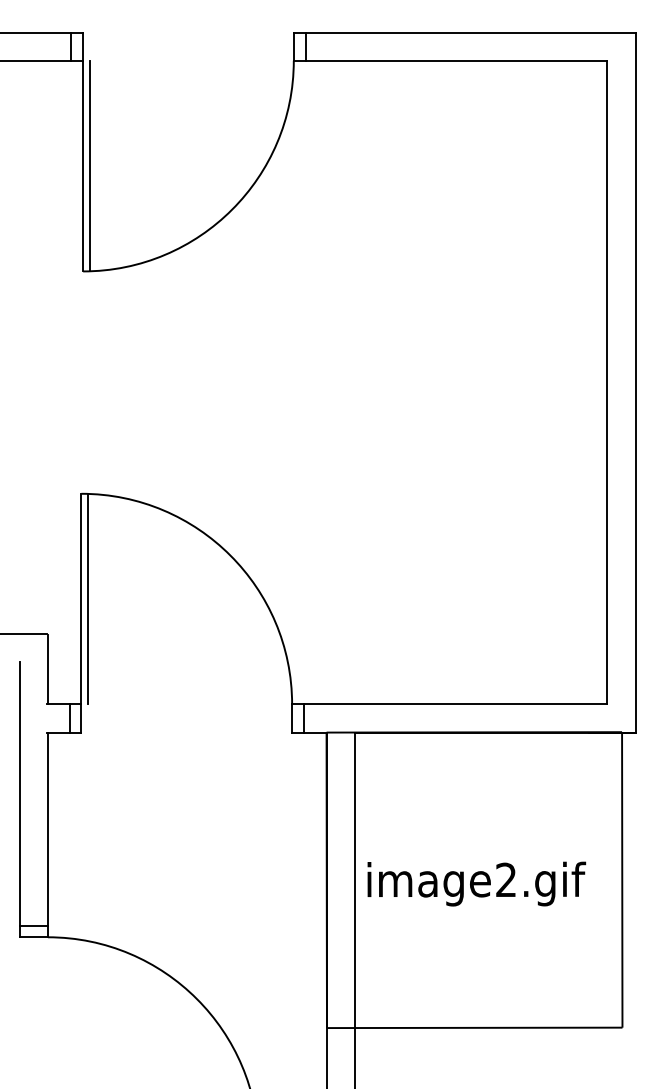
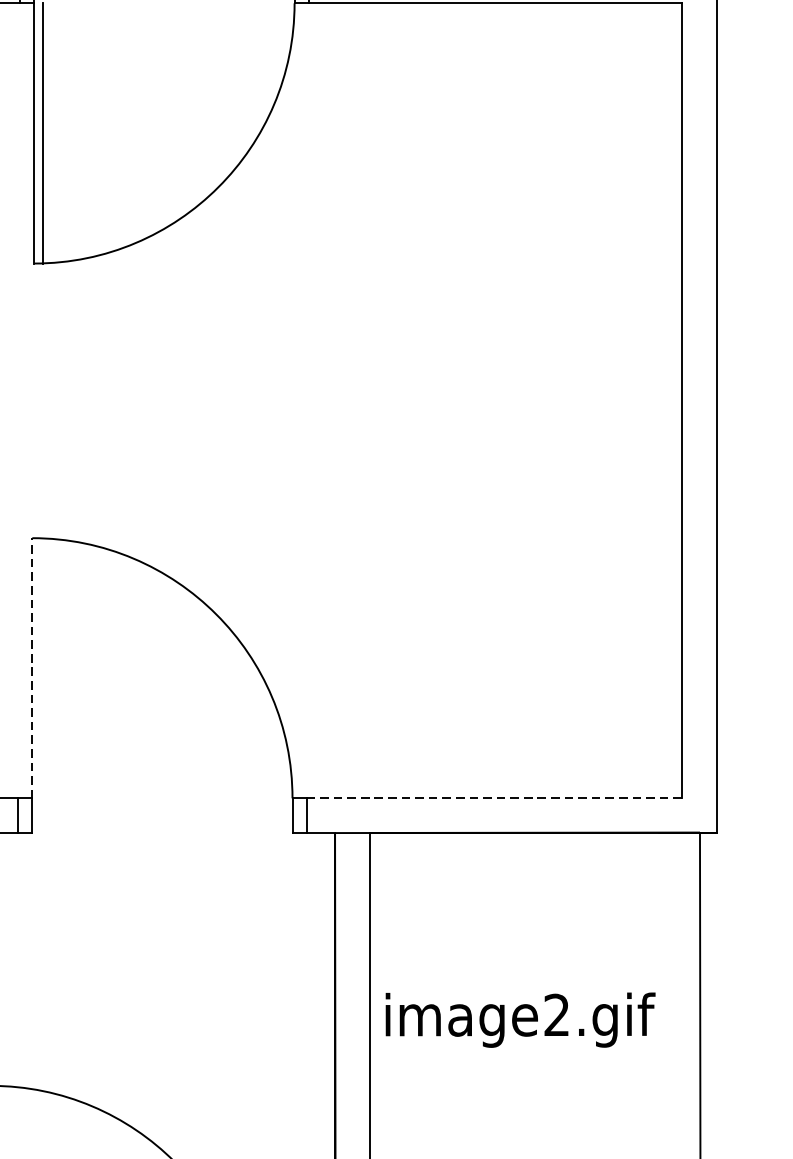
line: (81, 598) -> (32, 667), solid -> dashed
line: (88, 598) -> (41, 667), removed
line: (455, 704) -> (494, 798), solid -> dashed

